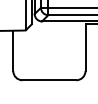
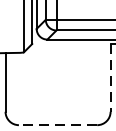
line: (85, 48) -> (110, 78), solid -> dashed
line: (49, 80) -> (58, 125), solid -> dashed

